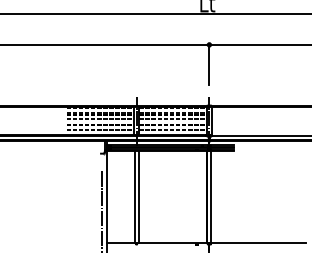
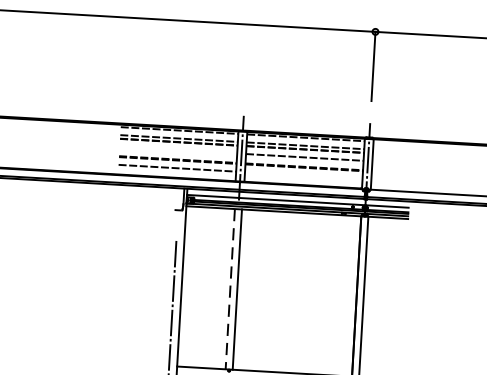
line: (100, 119) -> (178, 150), removed
line: (172, 129) -> (302, 175), removed
line: (134, 197) -> (230, 289), solid -> dashed

